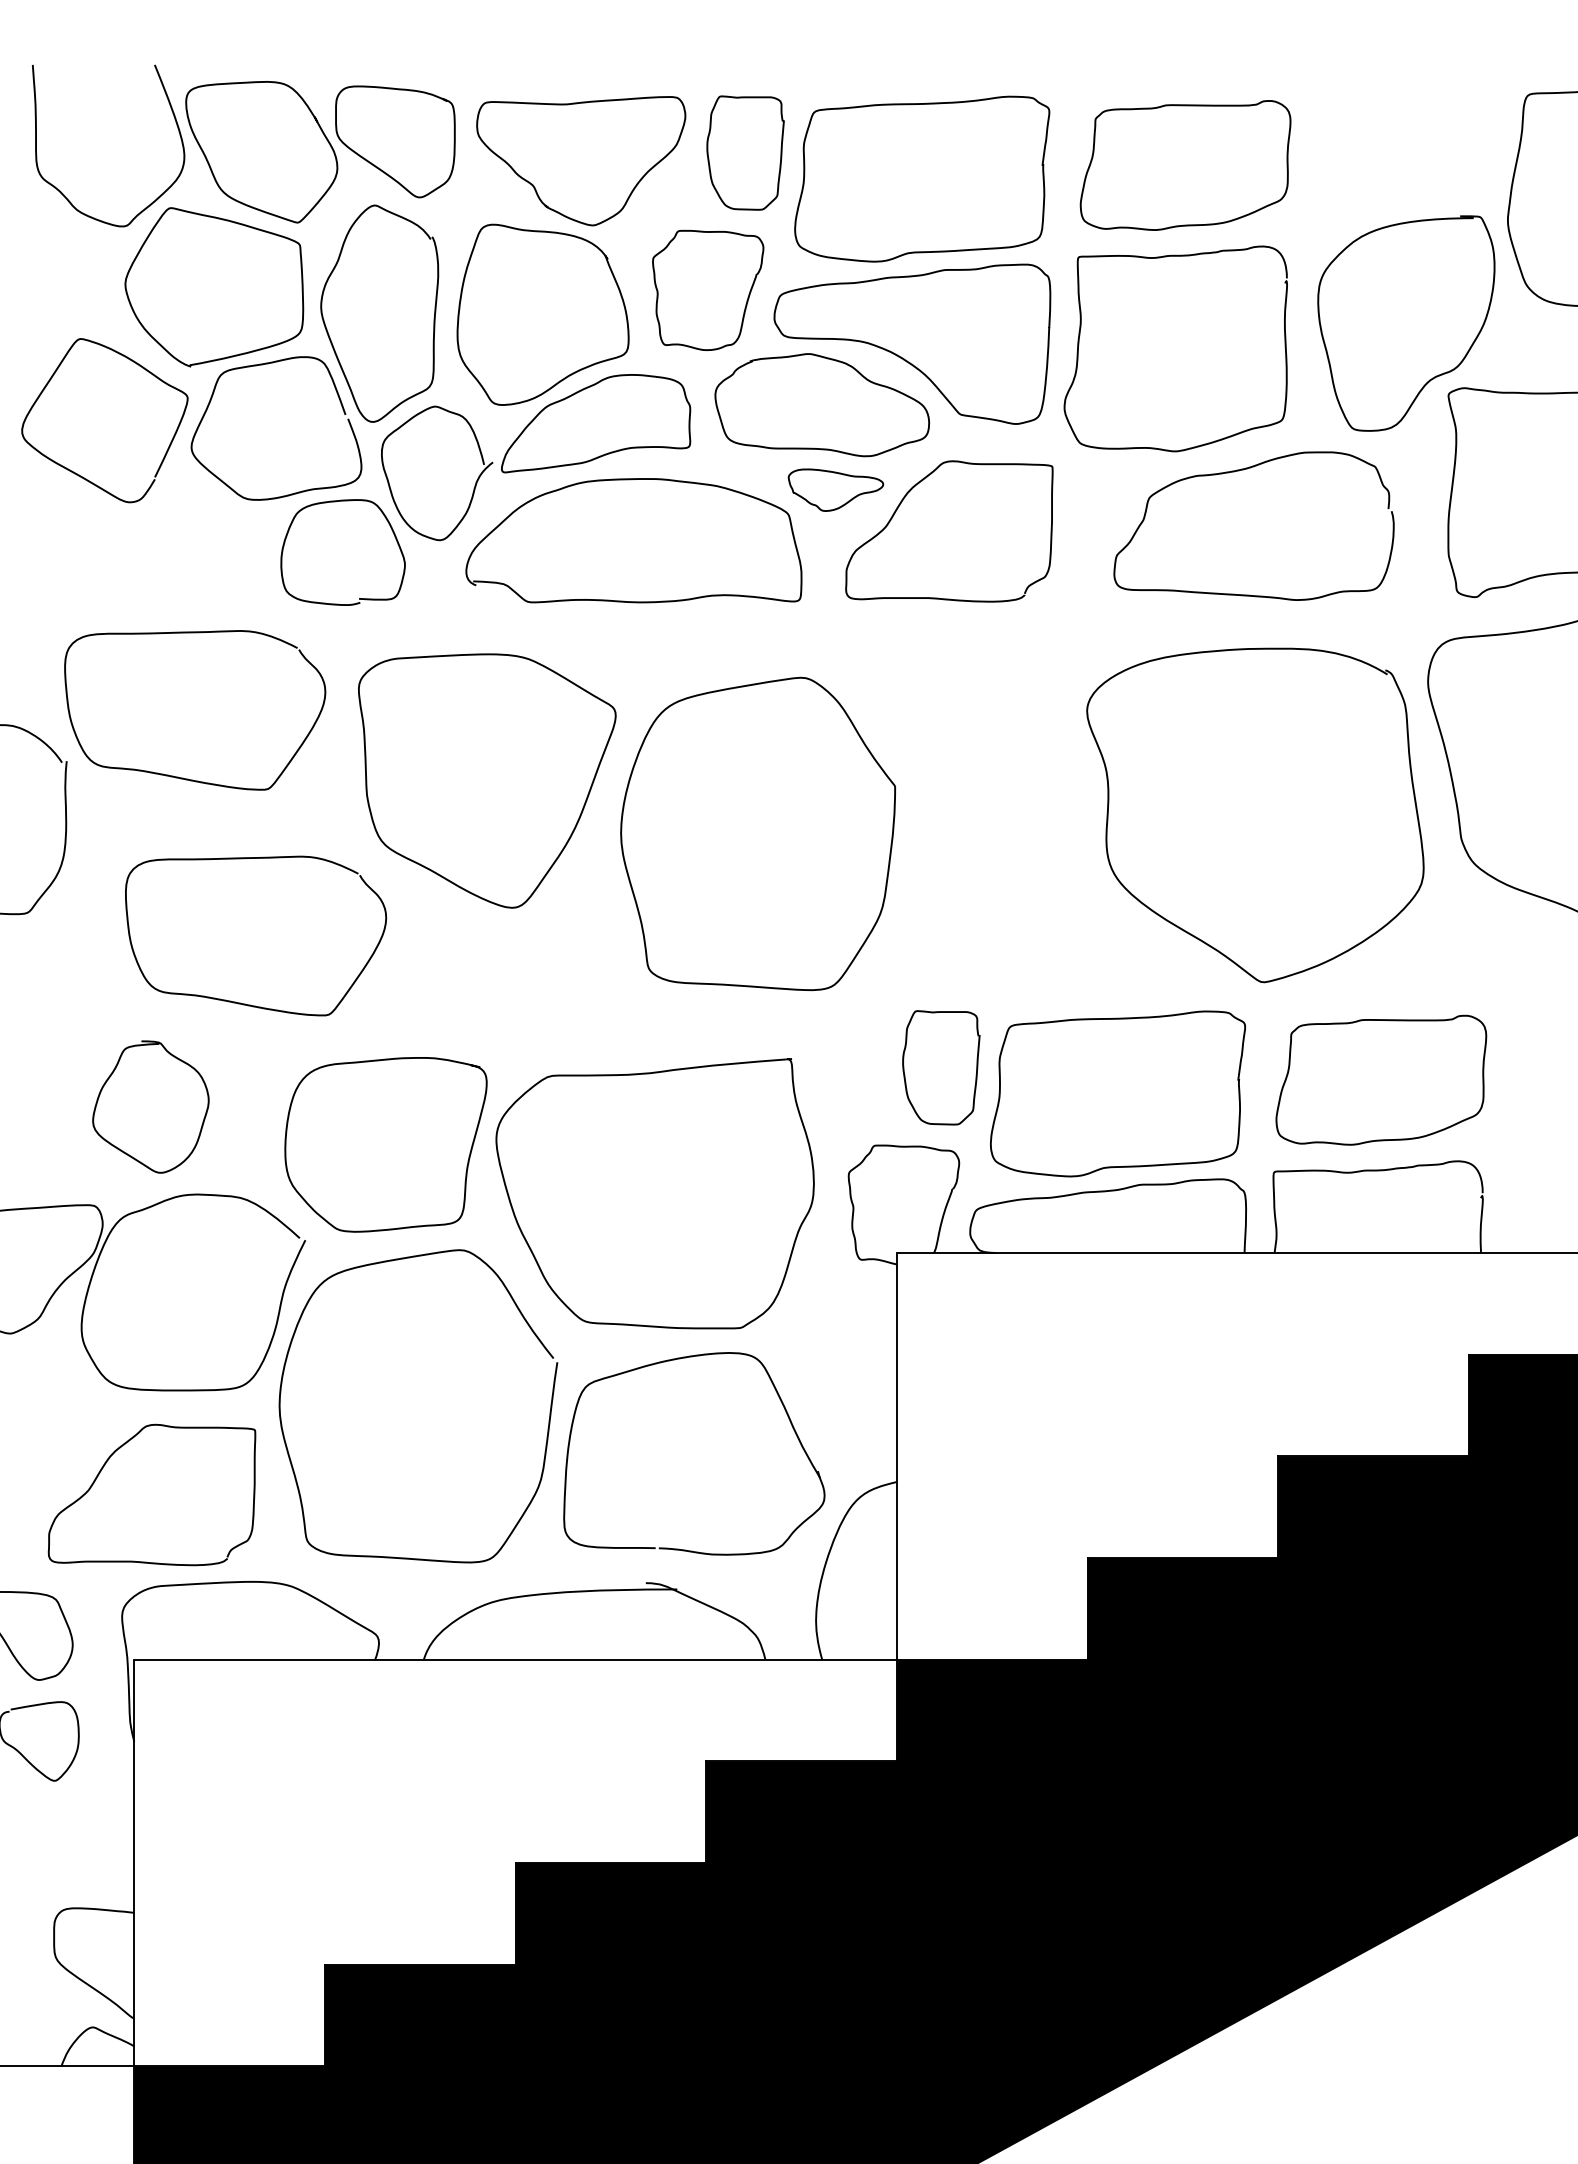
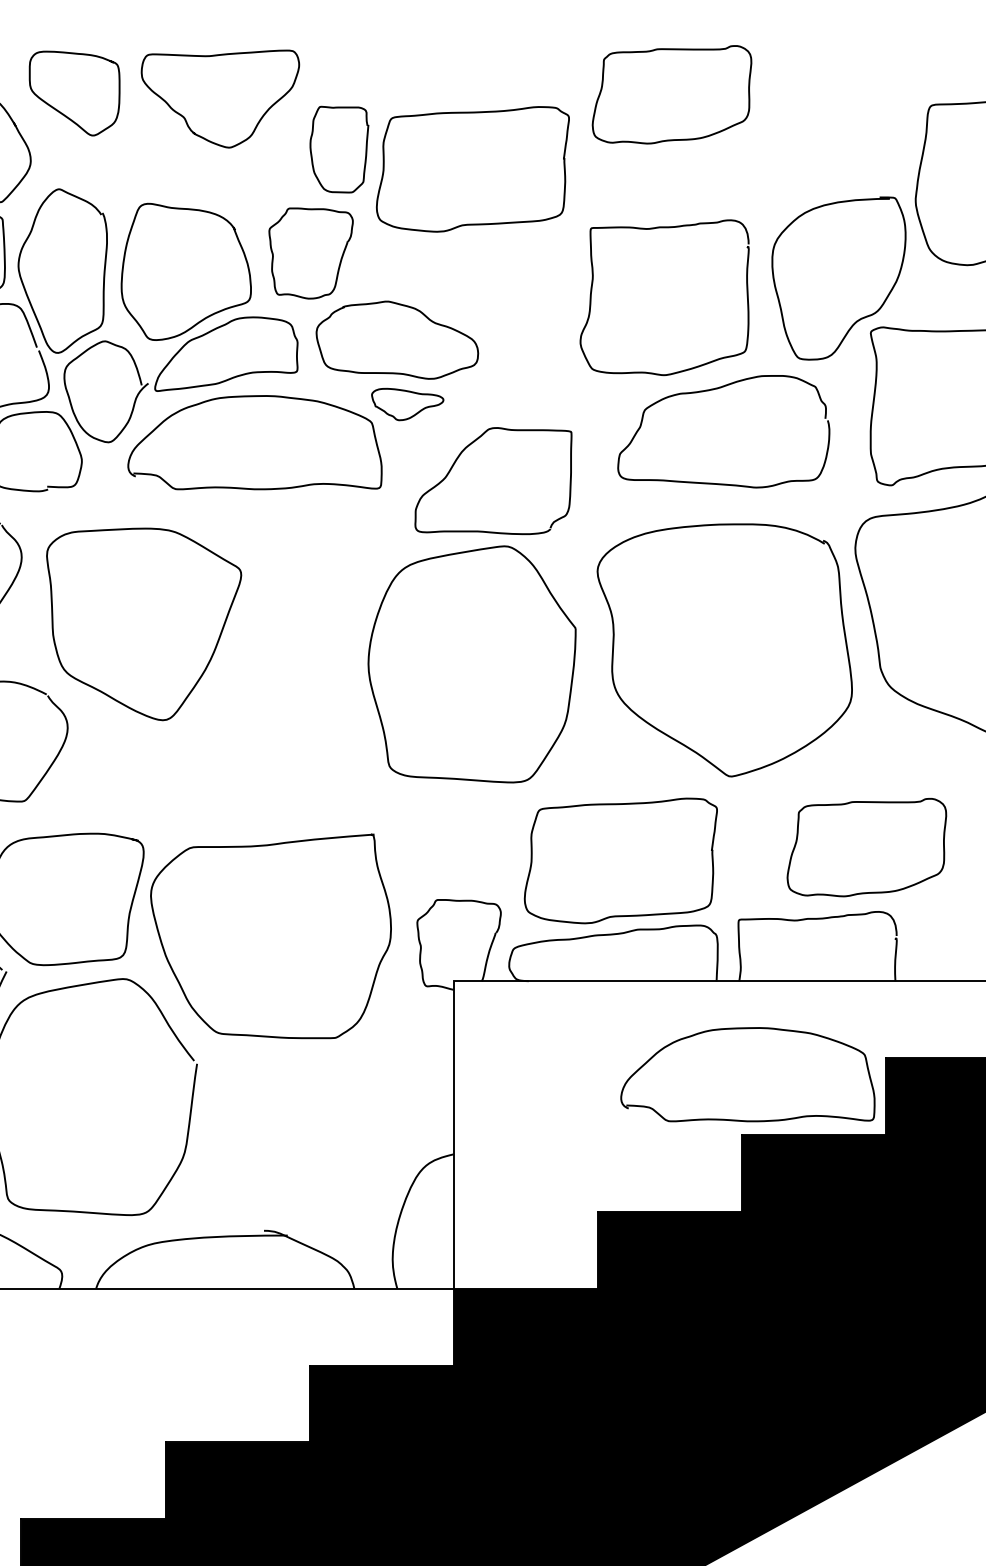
part: (1185, 165) -> (671, 94), moved
curve: (377, 166) -> (61, 112), moved
curve: (535, 187) -> (185, 118), moved
curve: (904, 358) -> (459, 304), removed
curve: (904, 499) -> (459, 456), moved
part: (757, 833) -> (471, 664), moved
curve: (975, 1074) -> (513, 846), removed
part: (1381, 1079) -> (867, 847), moved
curve: (1284, 1316) -> (746, 1029), added
part: (675, 1360) -> (286, 1062), removed

